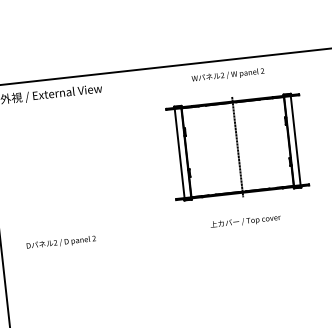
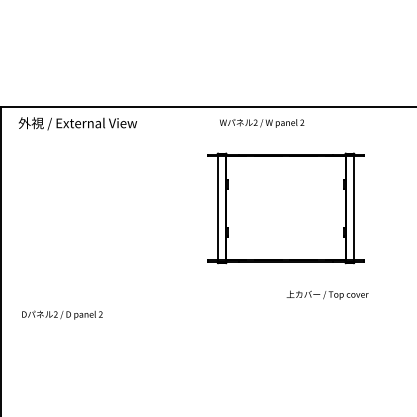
text: (228, 75) -> (262, 123), moved
line: (237, 146) -> (285, 207), removed
text: (245, 220) -> (327, 294), moved
text: (61, 242) -> (62, 314), moved

